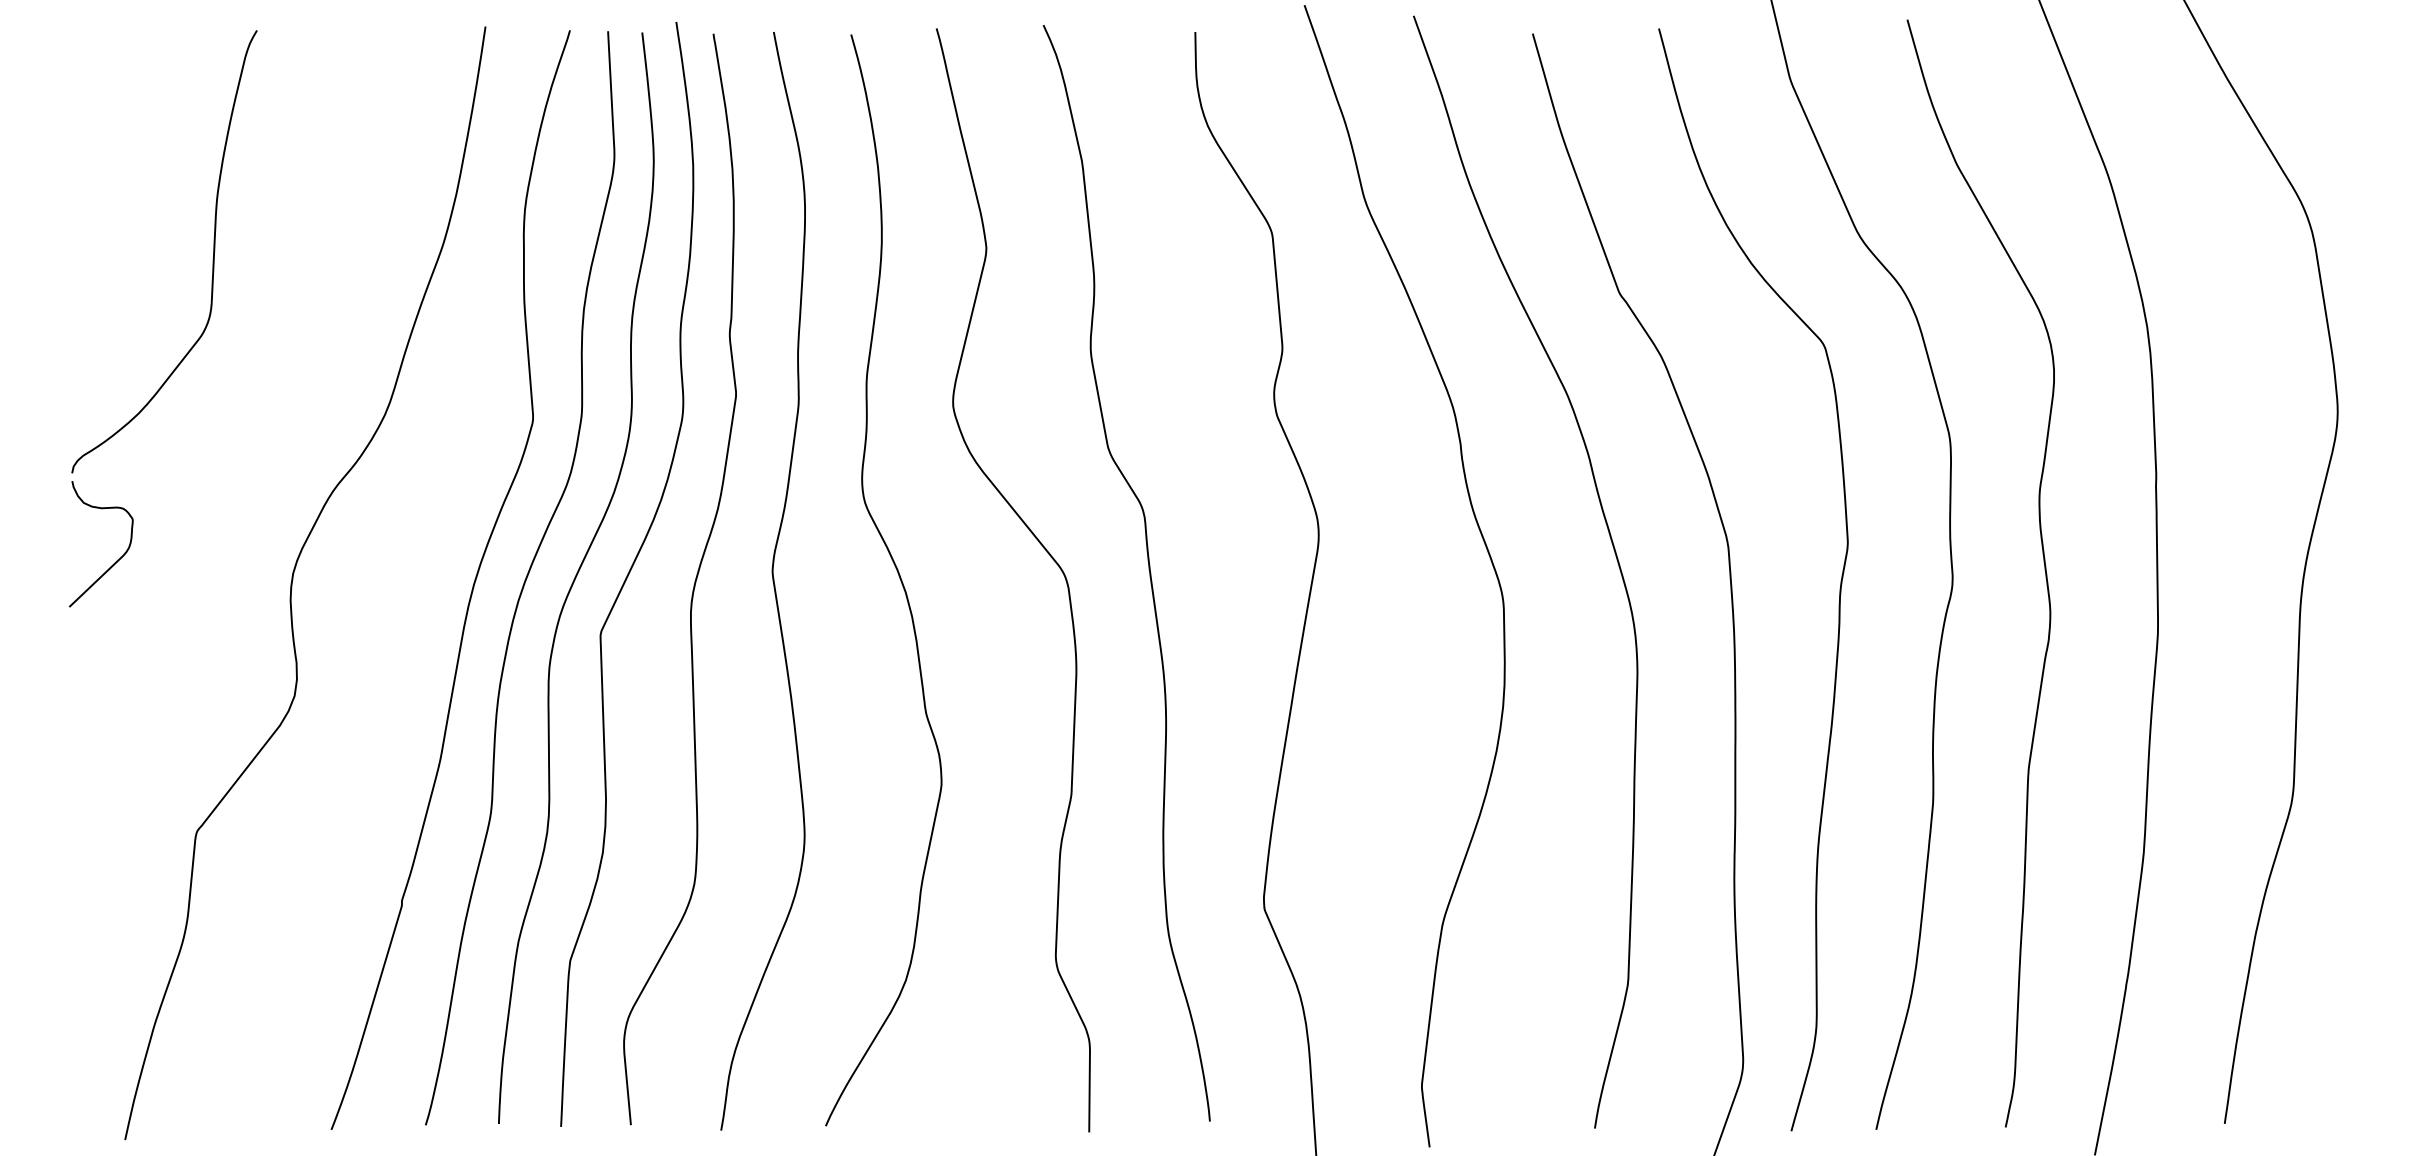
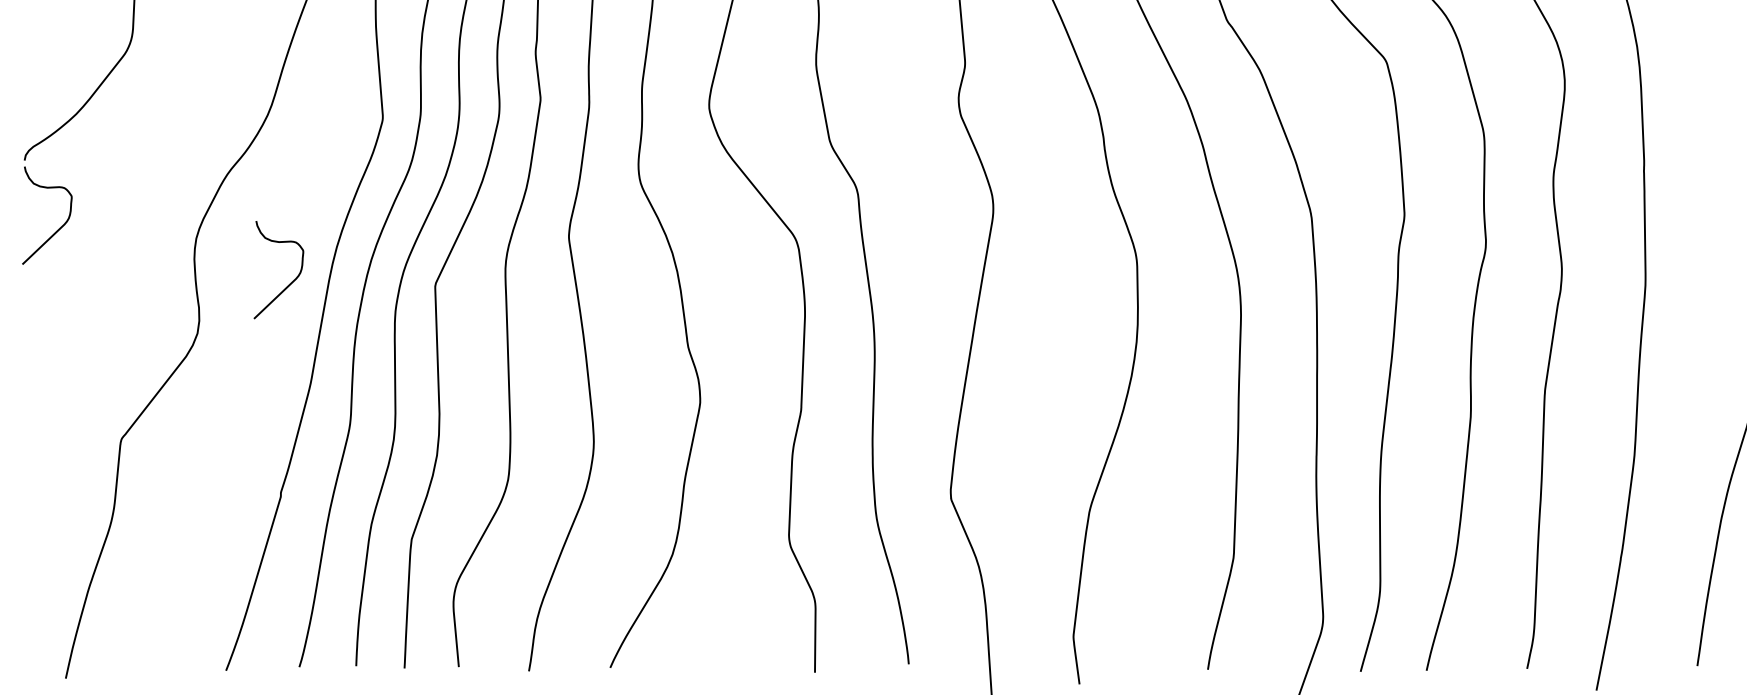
curve: (415, 629) -> (291, 281), added

